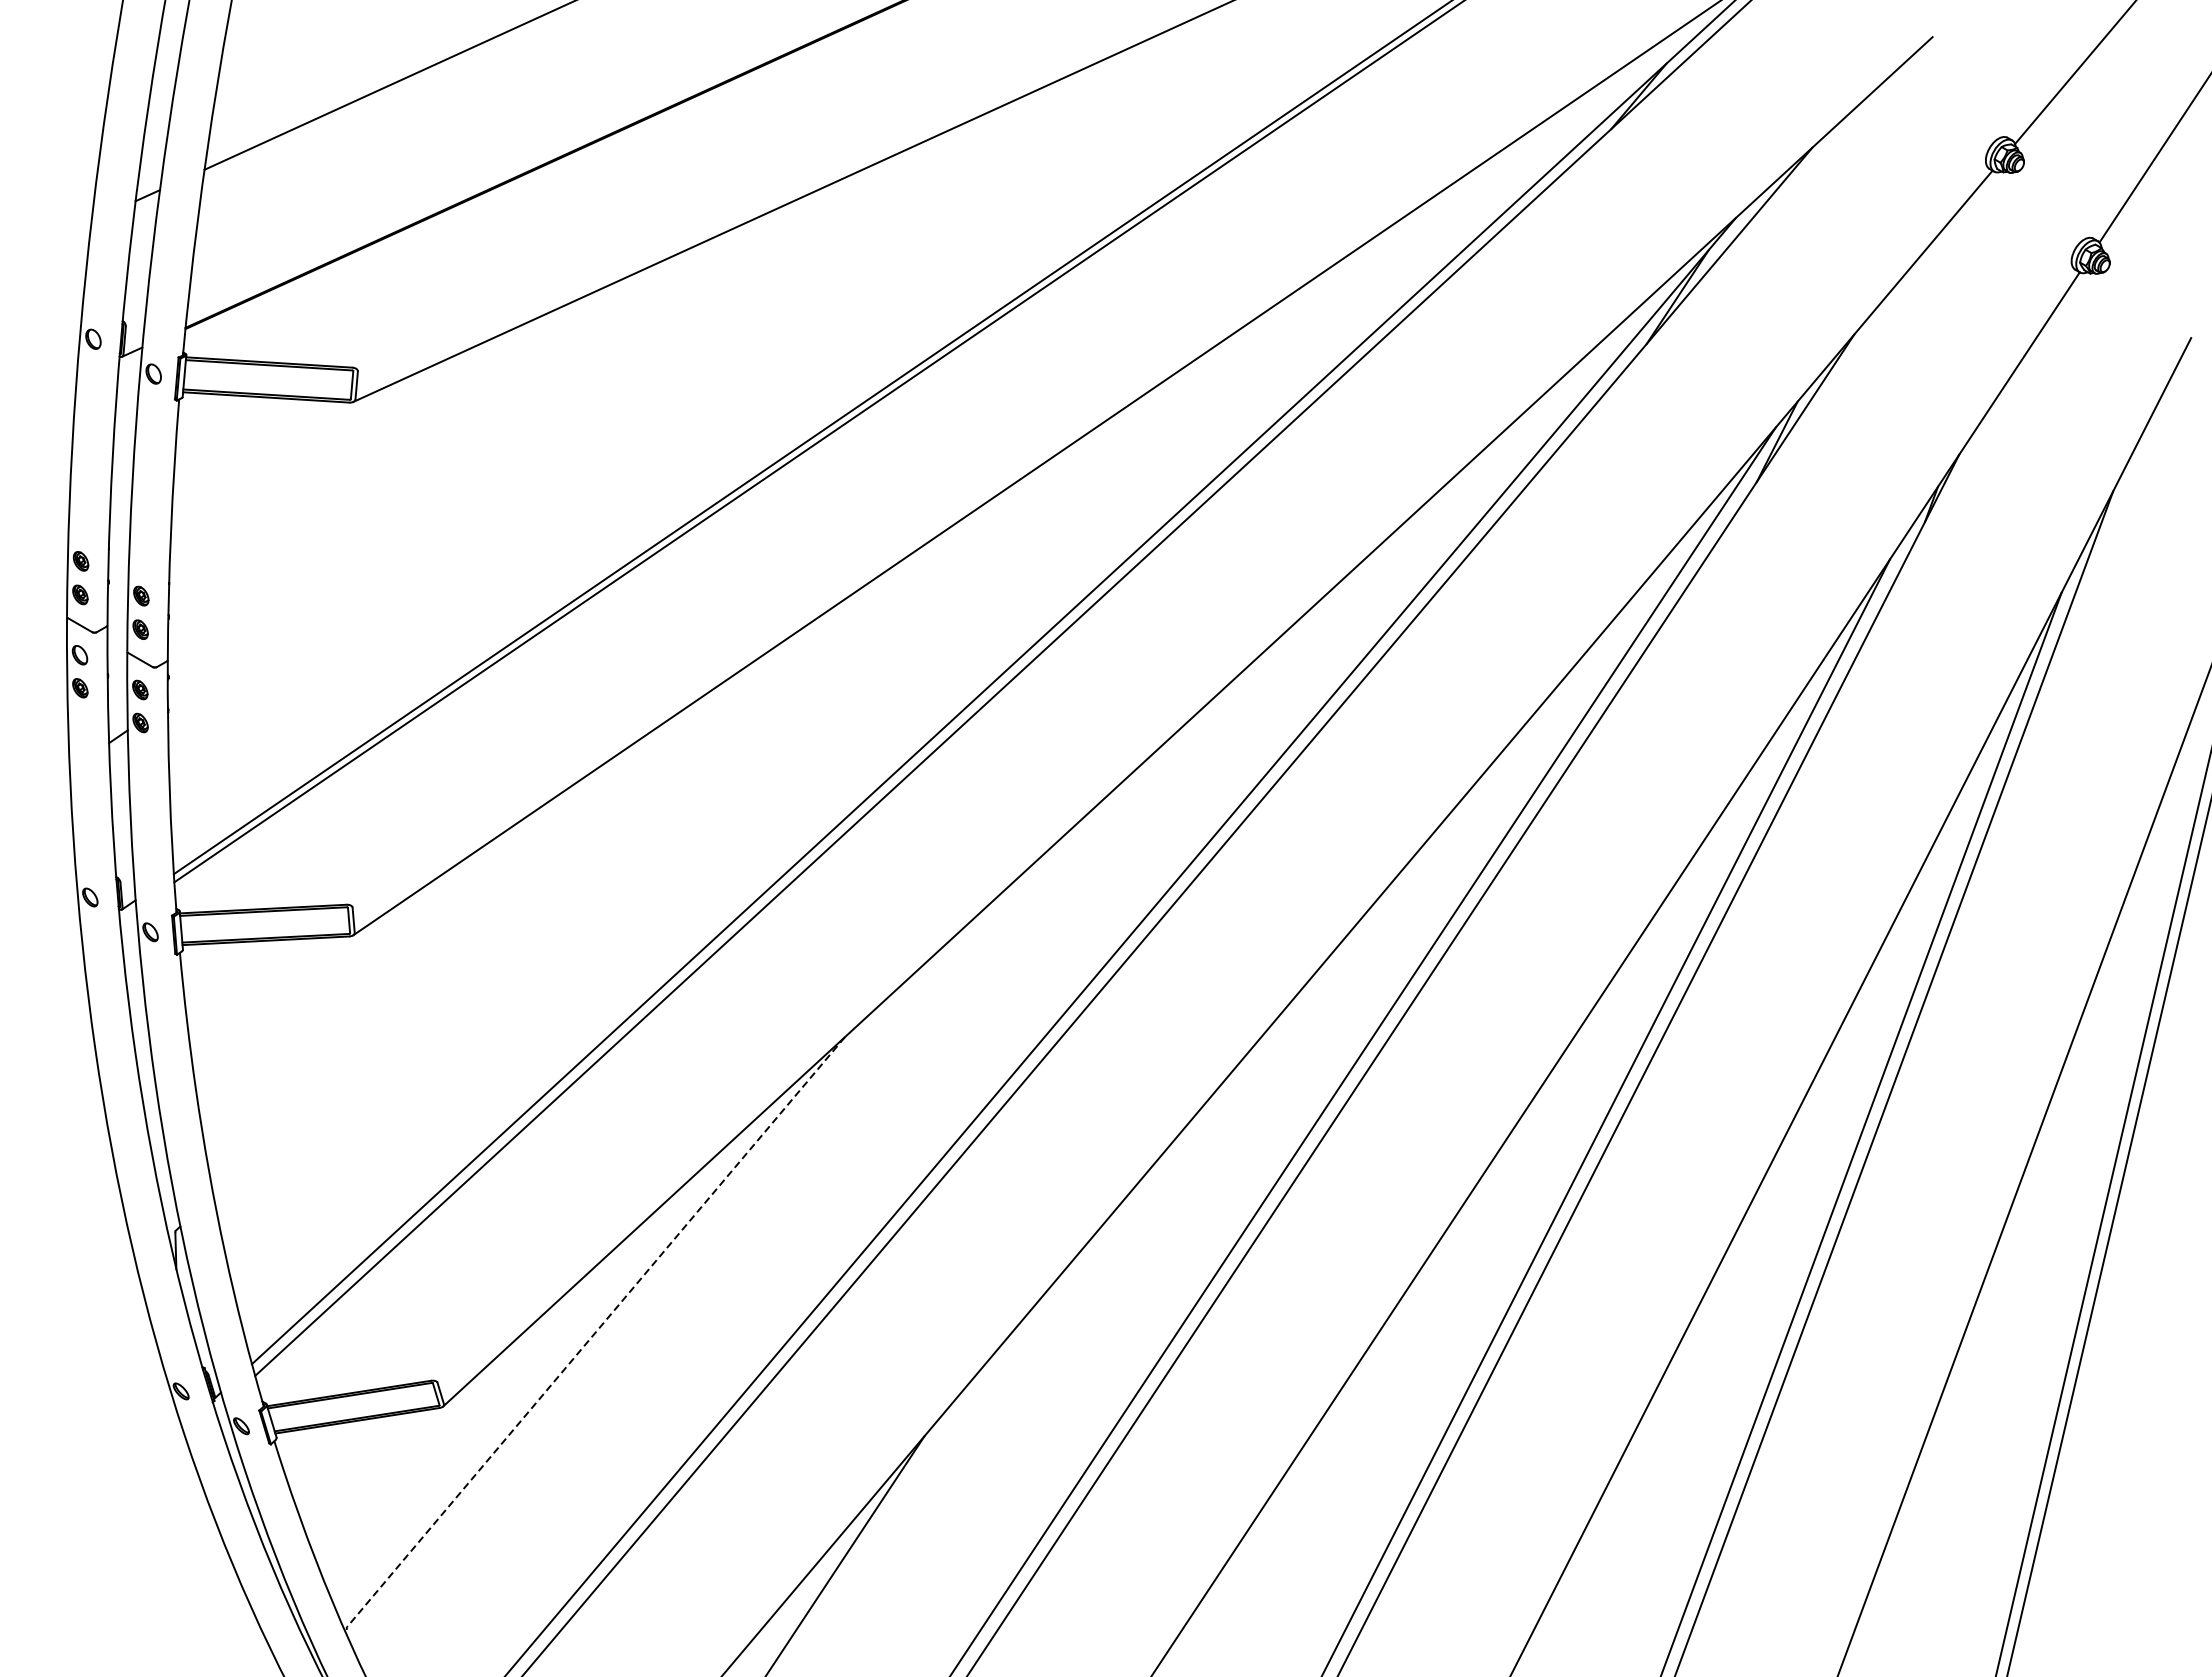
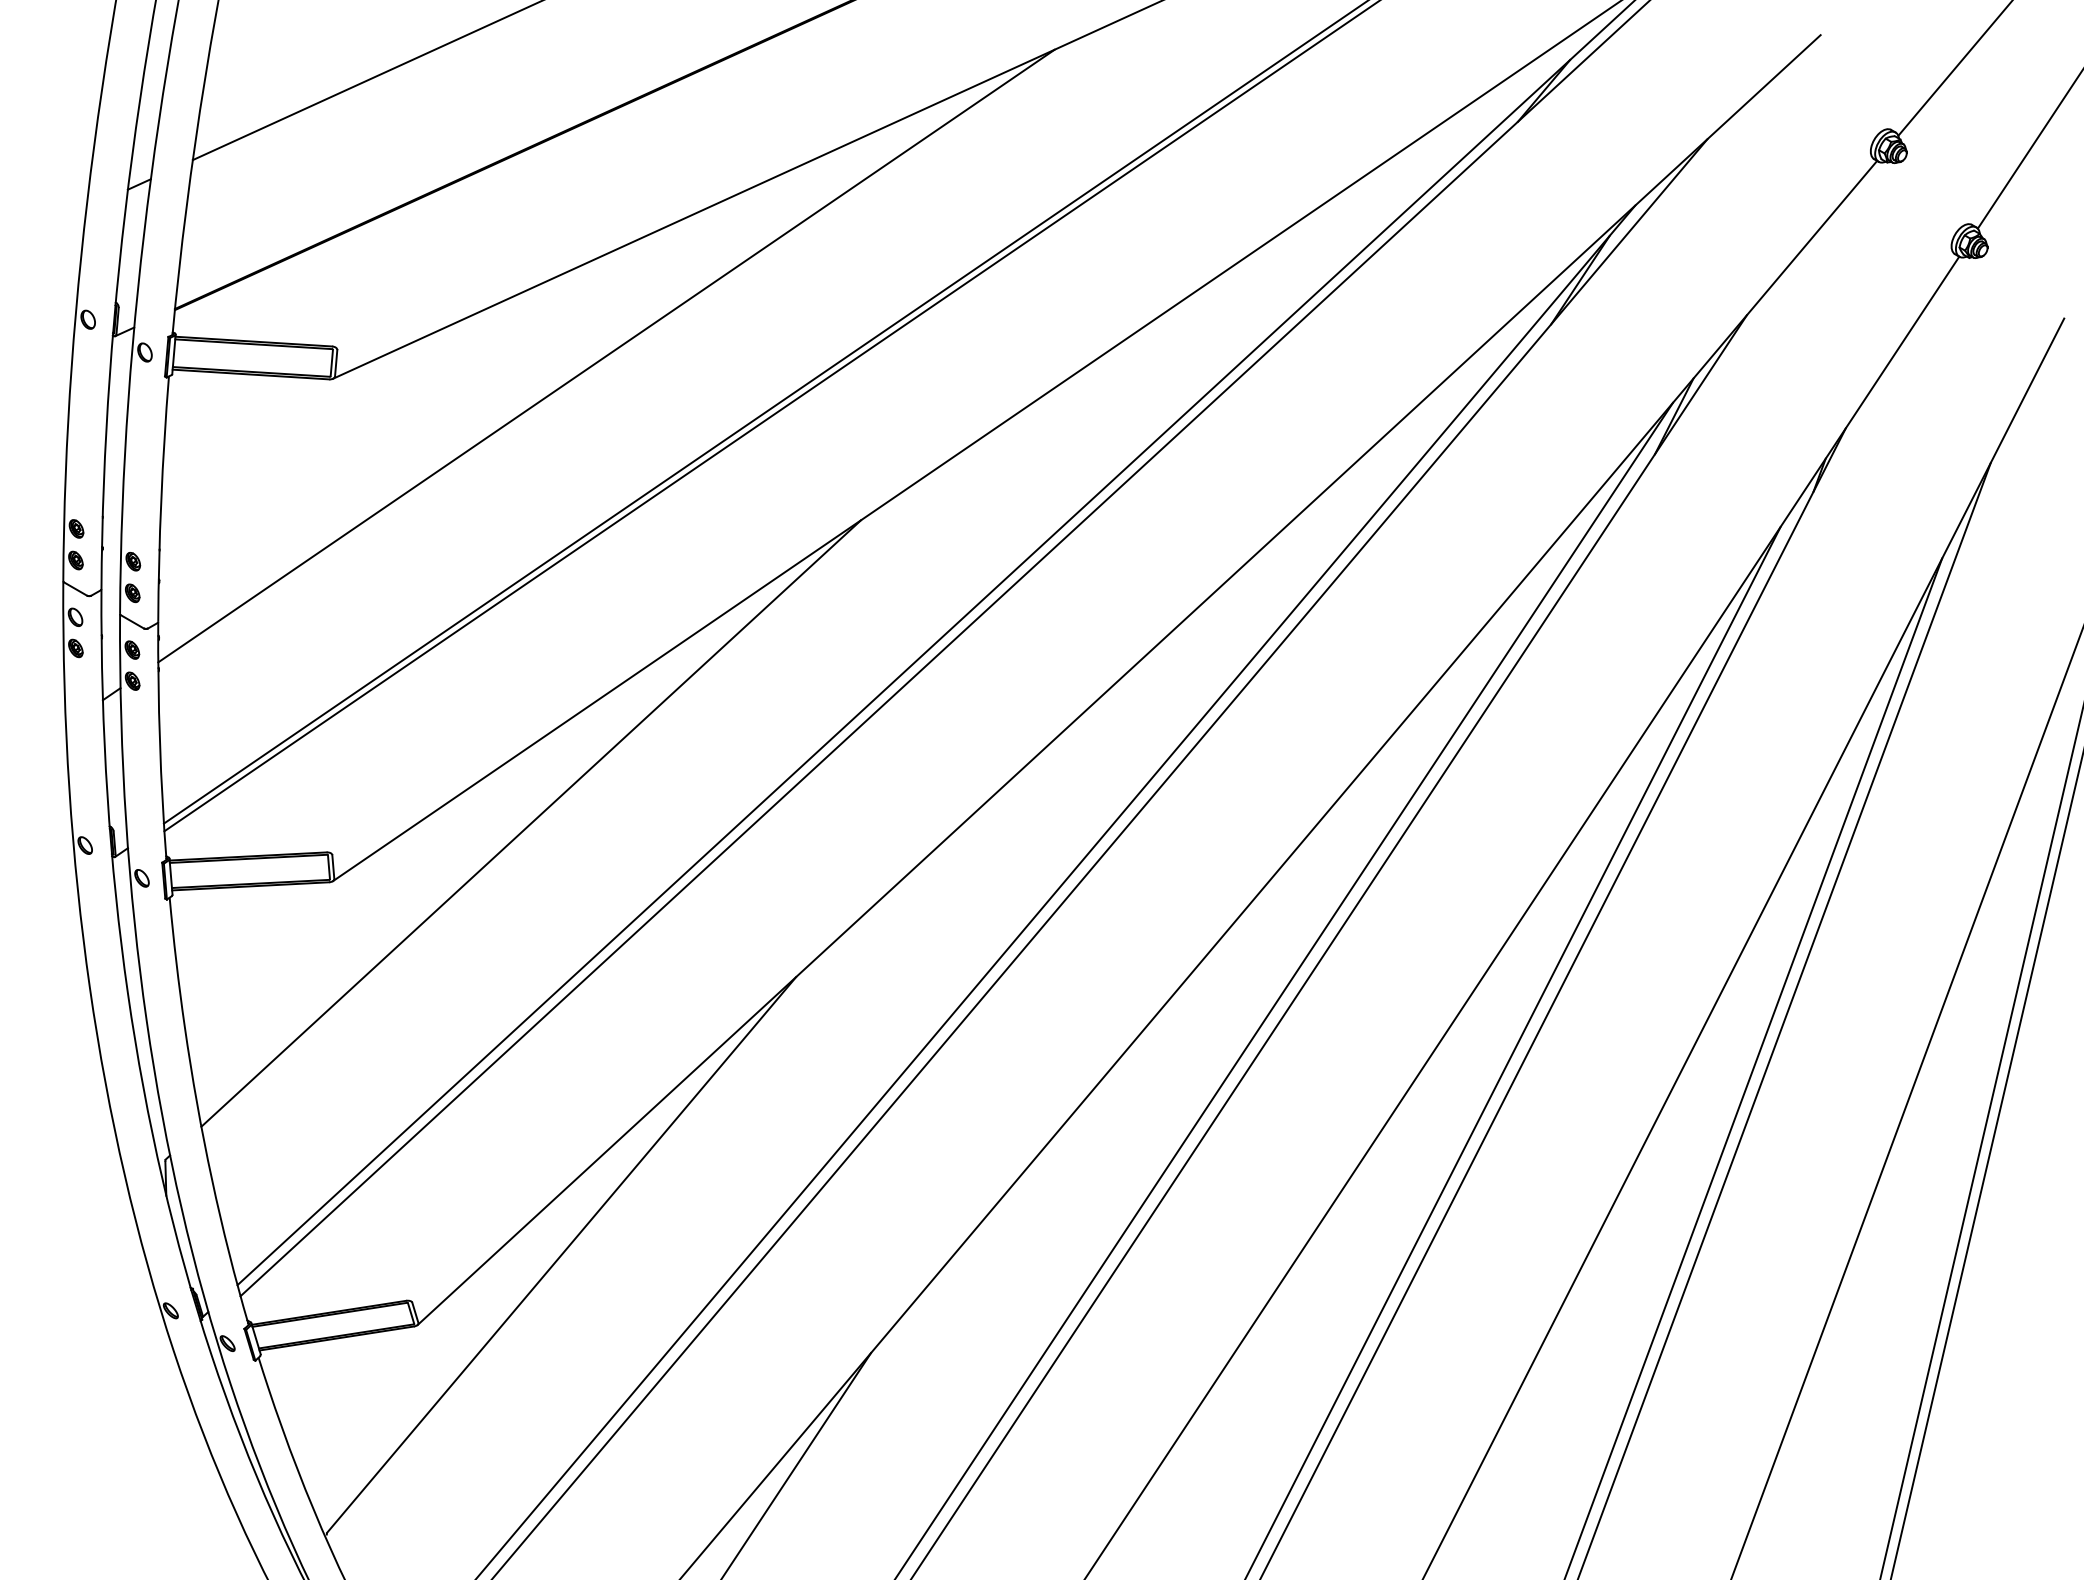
line: (643, 377) -> (606, 355), added
line: (564, 874) -> (531, 823), added
line: (595, 1331) -> (561, 1254), dashed -> solid

